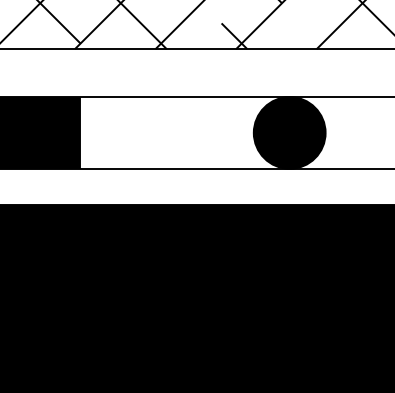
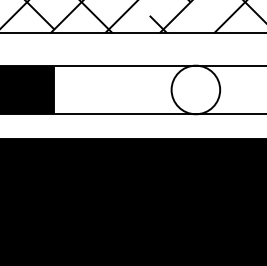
fill: (289, 132) -> (195, 89), removed

